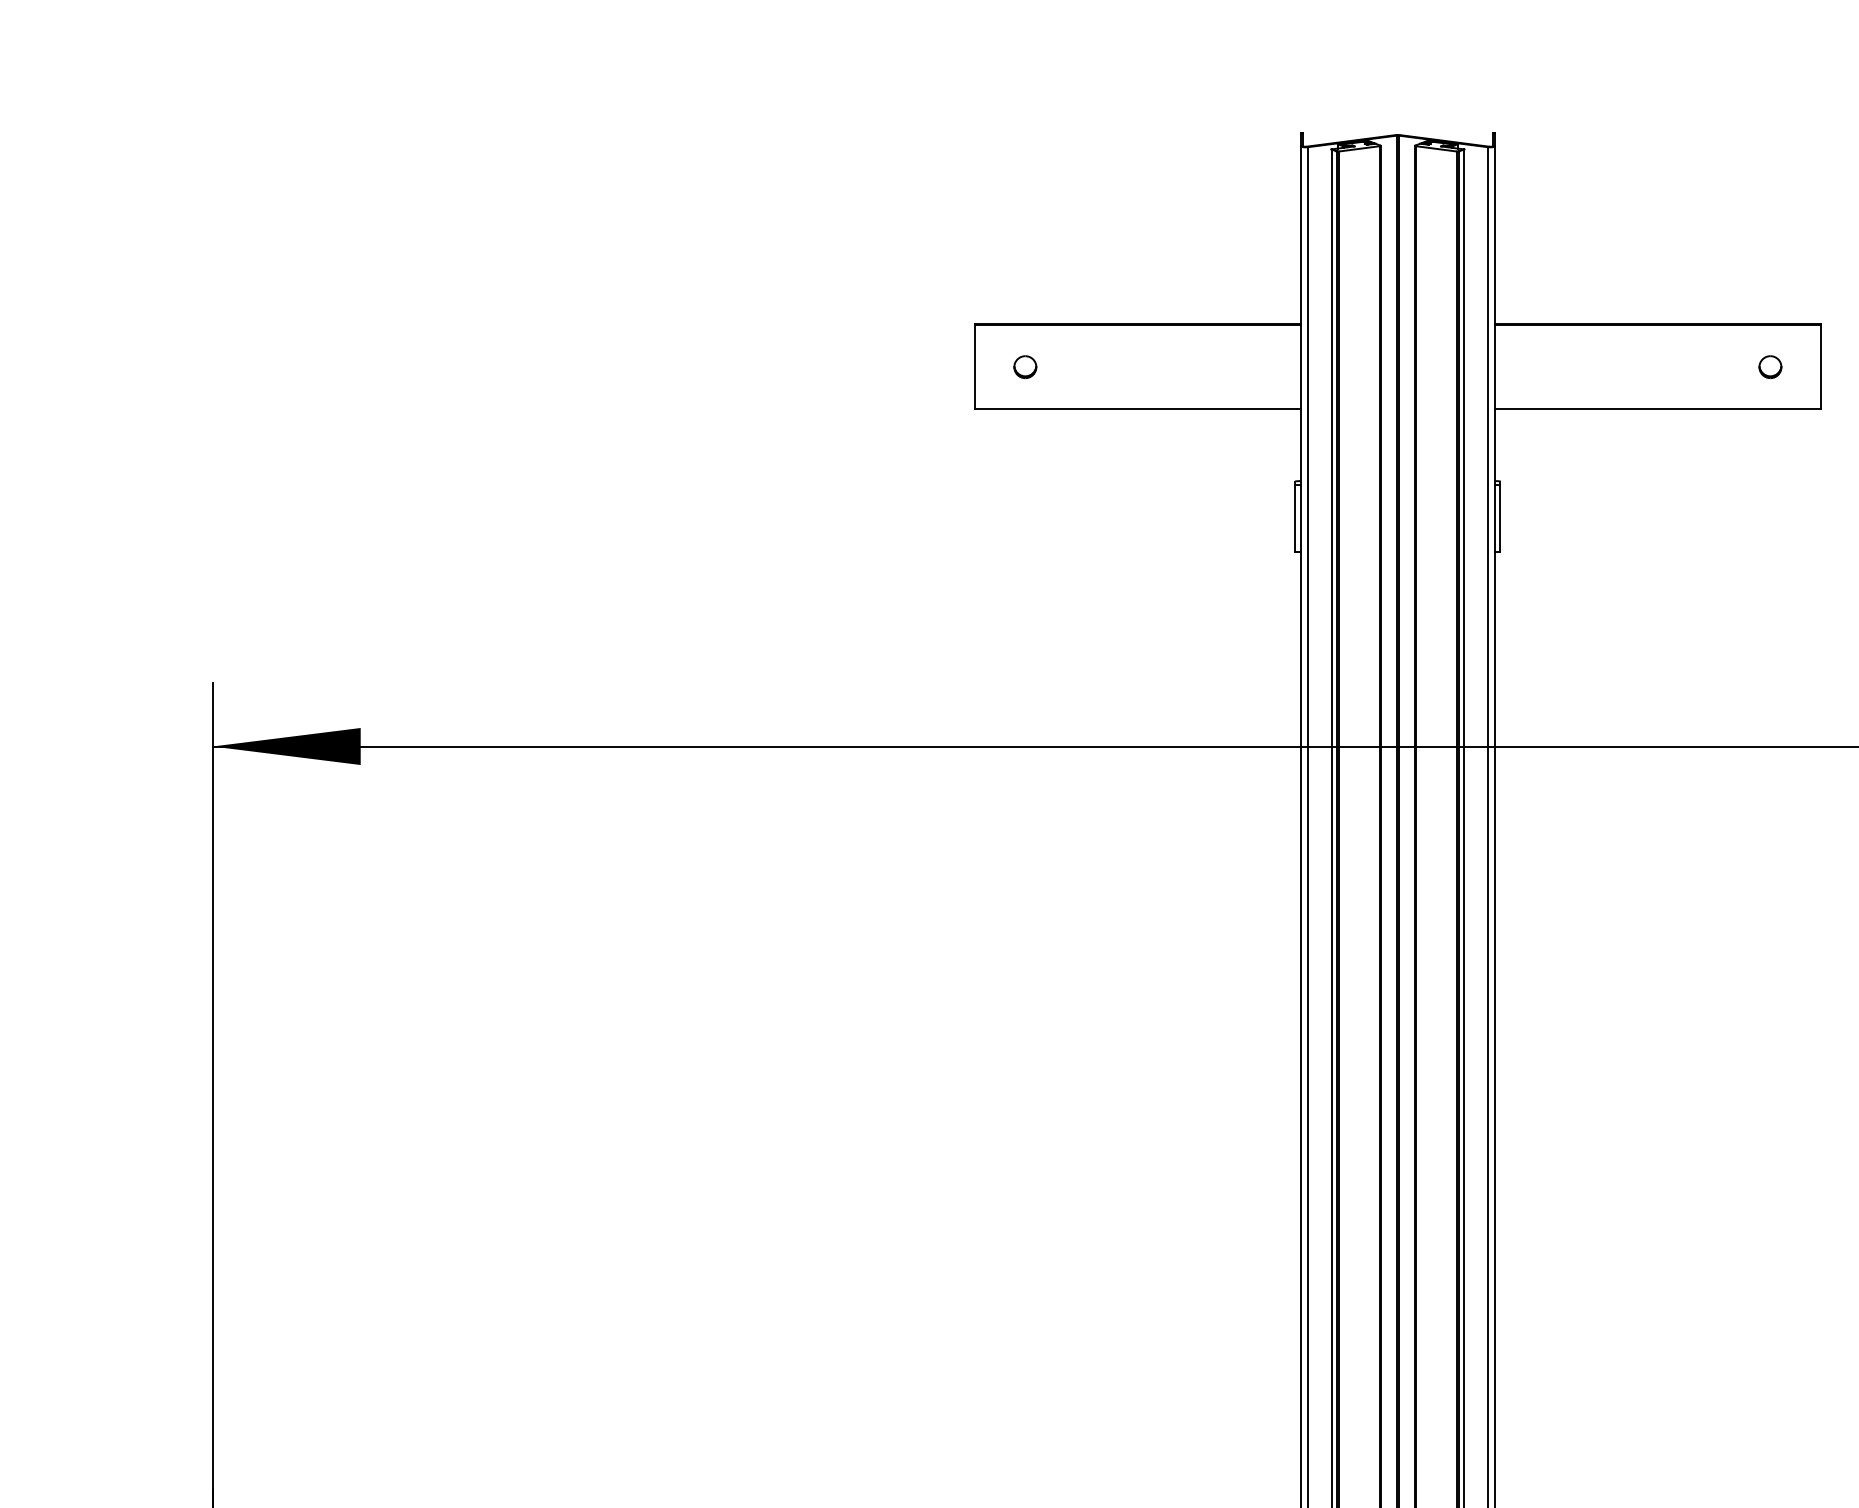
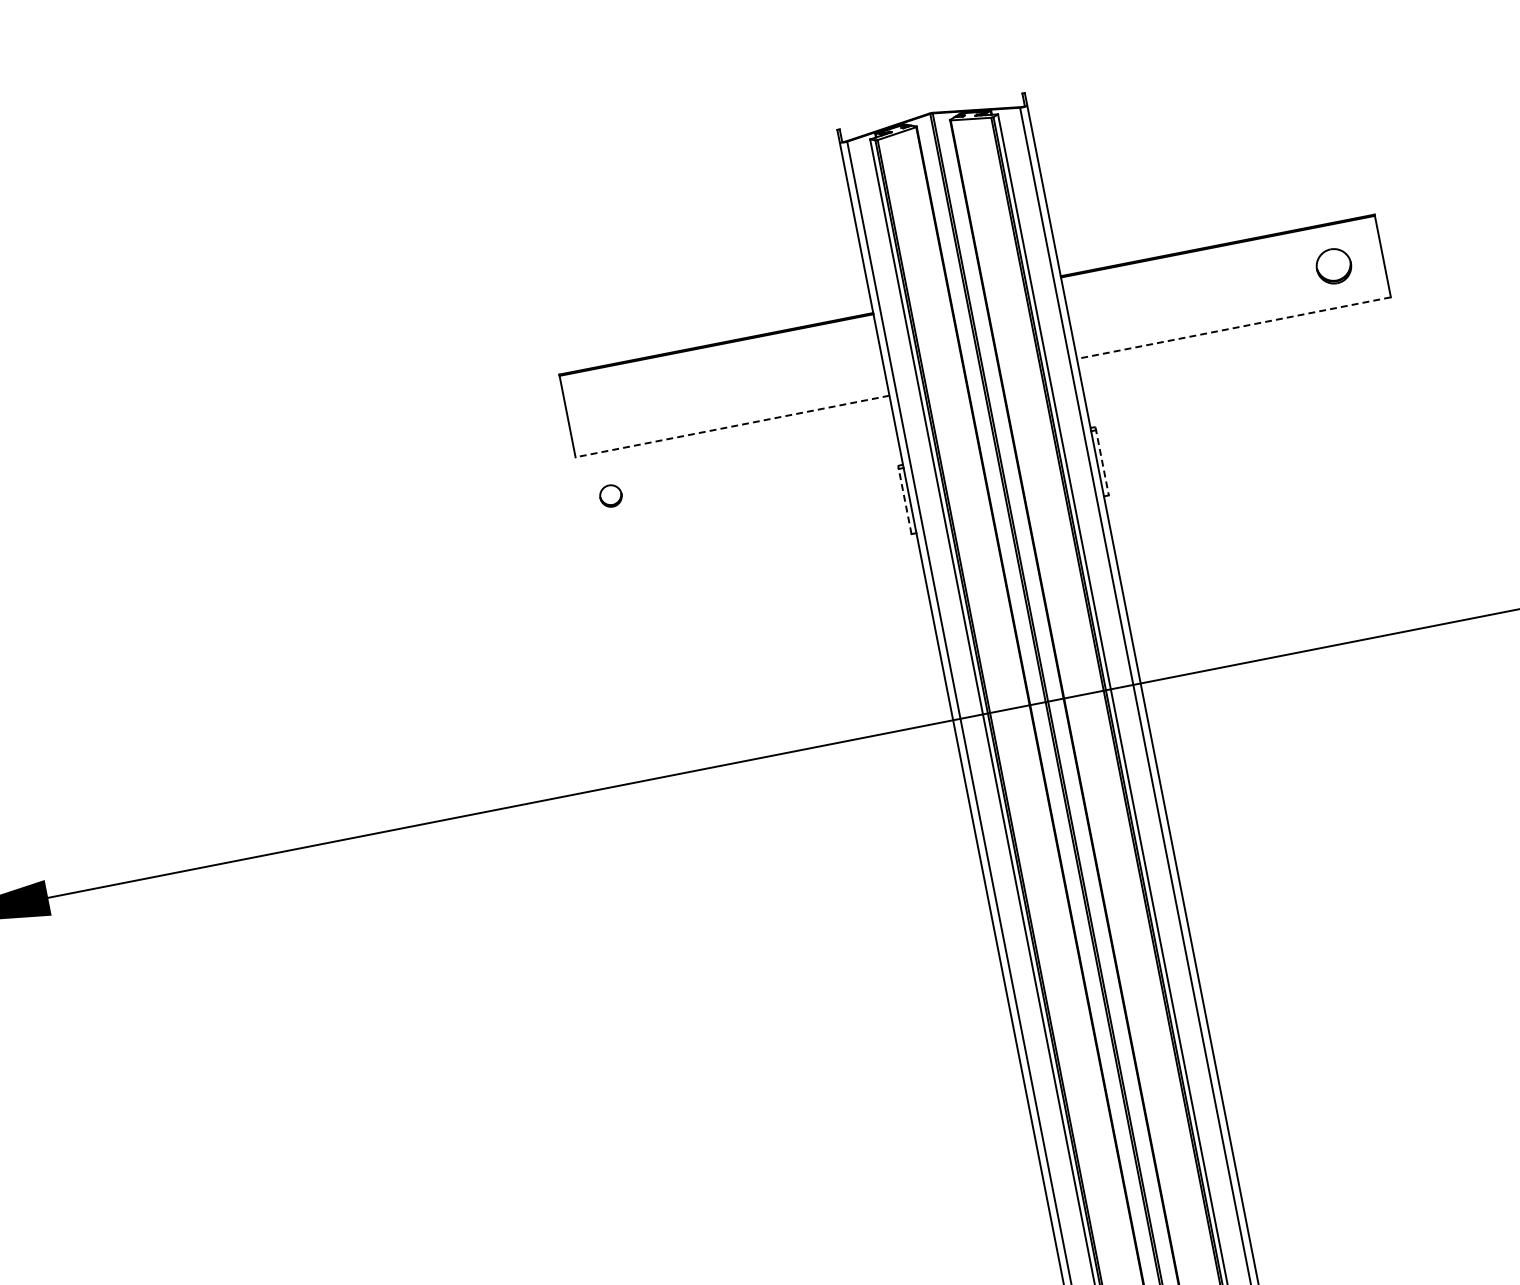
part: (1025, 366) -> (611, 495), moved
part: (1770, 366) -> (1333, 265), size x1.6
line: (1137, 409) -> (732, 426), solid -> dashed
line: (1658, 409) -> (1234, 328), solid -> dashed
line: (1295, 516) -> (904, 499), solid -> dashed
line: (1500, 517) -> (1102, 461), solid -> dashed

